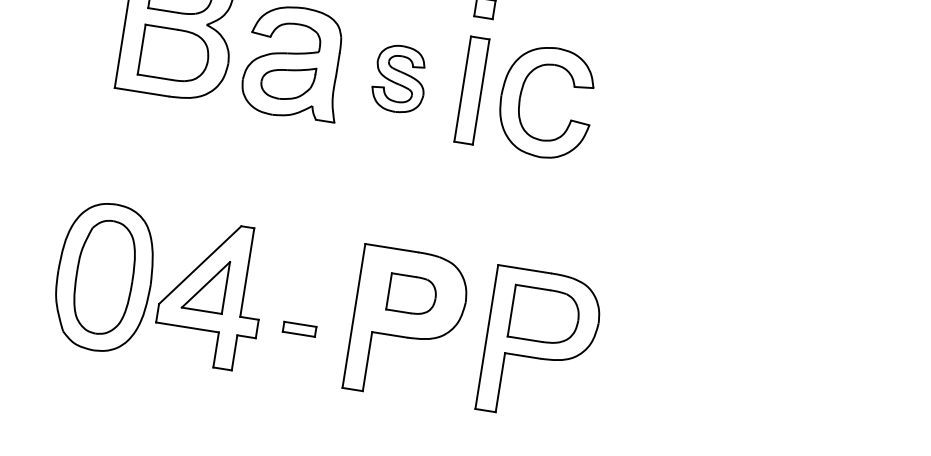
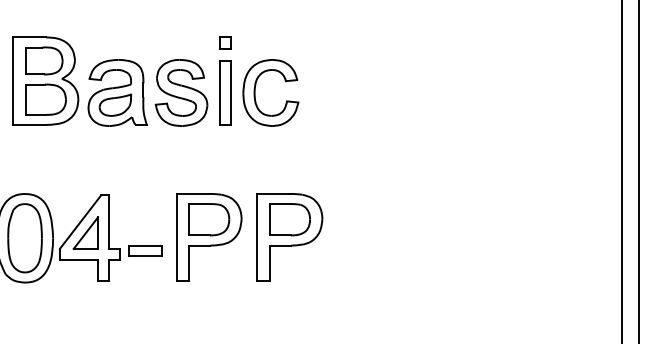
part: (399, 78) -> (181, 92), size x1.67
part: (412, 294) -> (209, 219), size x1.43
part: (299, 328) -> (145, 250), size x1.67

